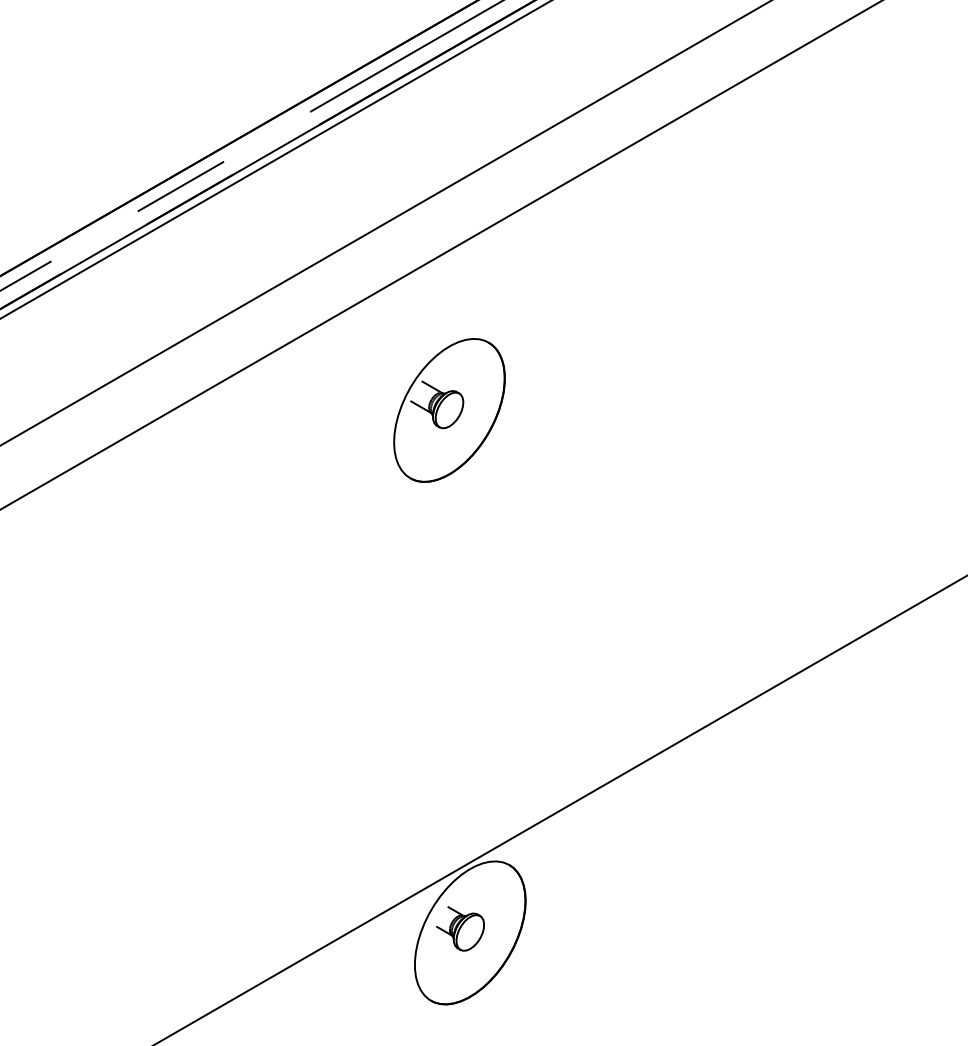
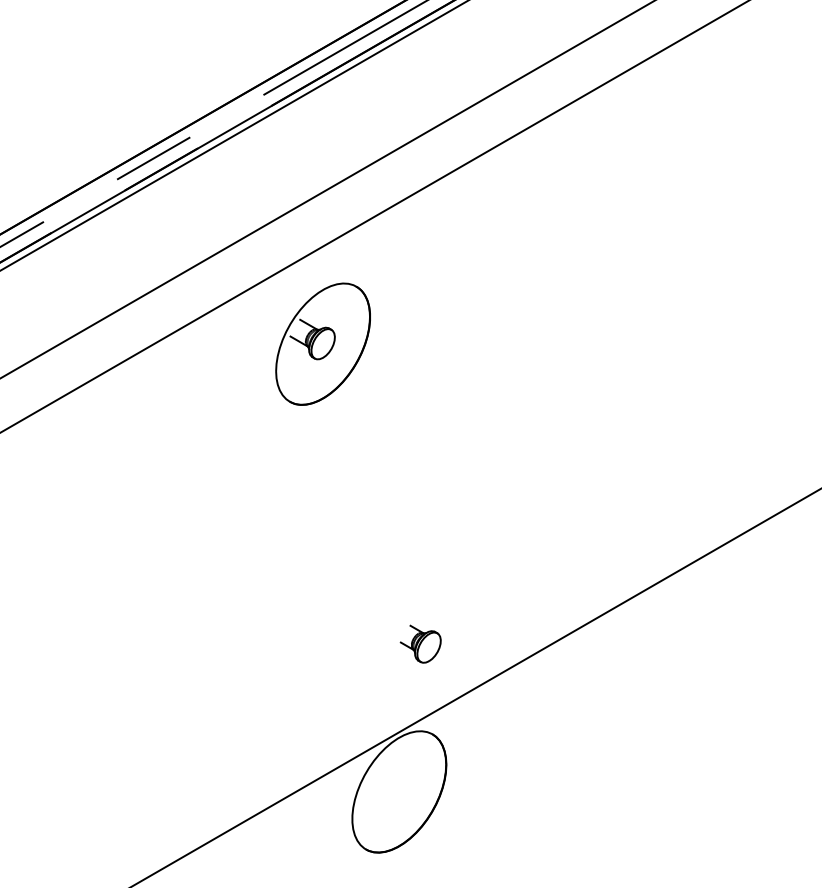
part: (449, 410) -> (323, 344), moved
part: (460, 928) -> (420, 643), moved

